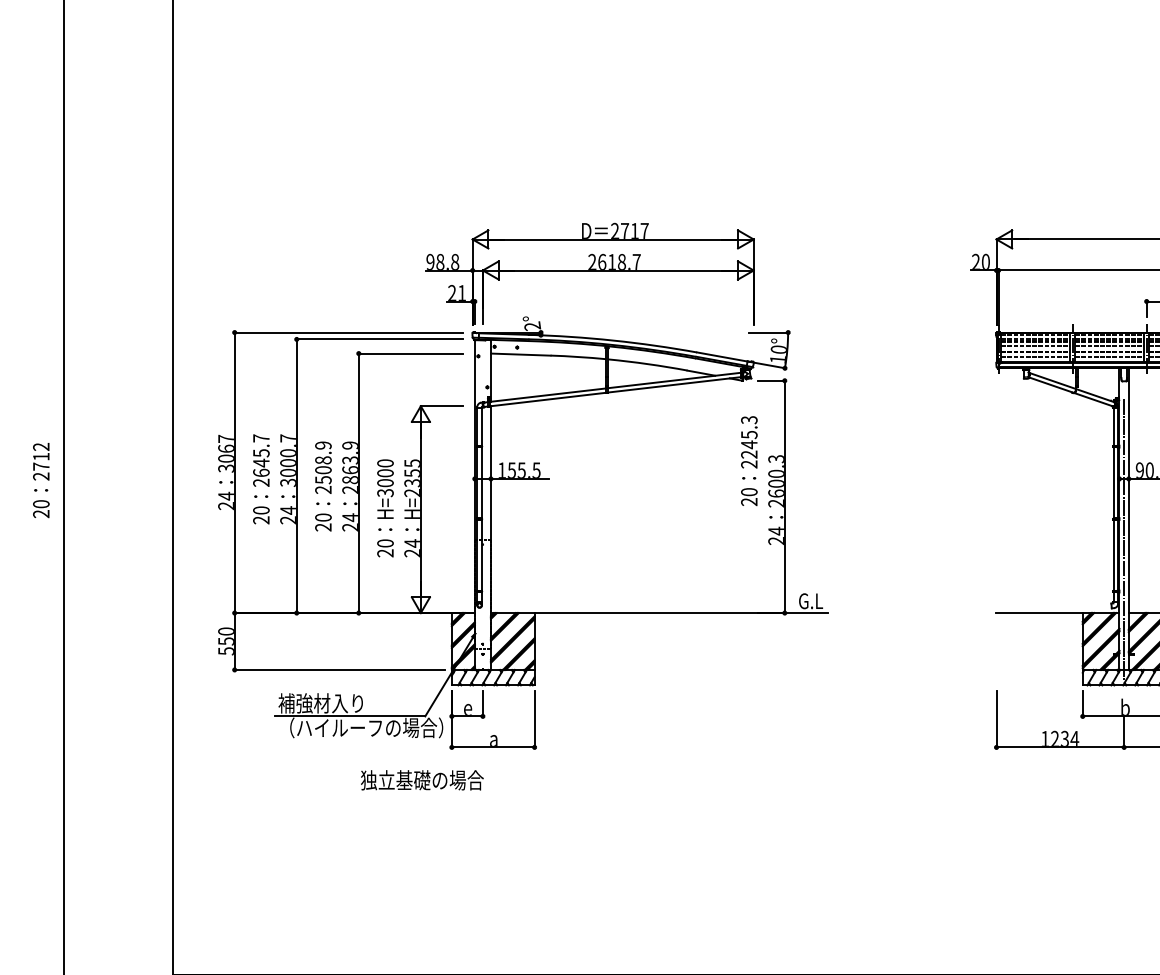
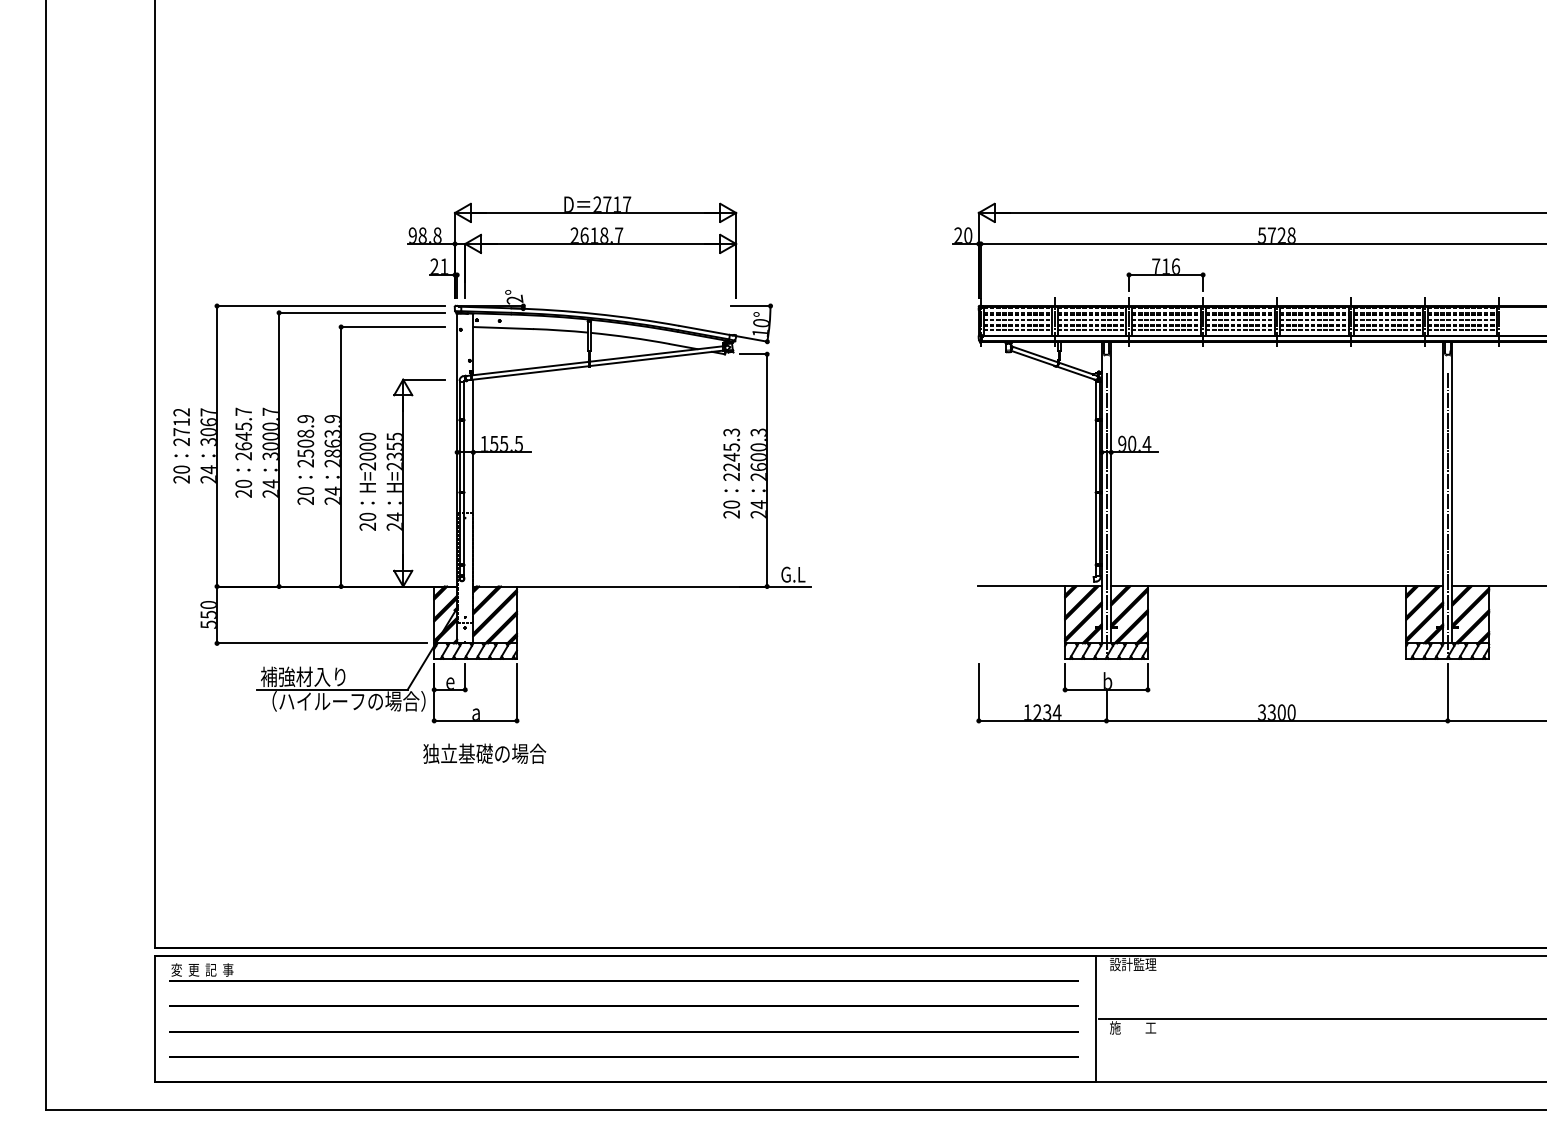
text: (749, 461) -> (731, 473), moved
text: (41, 480) -> (181, 445), moved
text: (386, 493) -> (368, 466), H=3000 -> H=2000
text: (422, 780) -> (484, 753), moved

